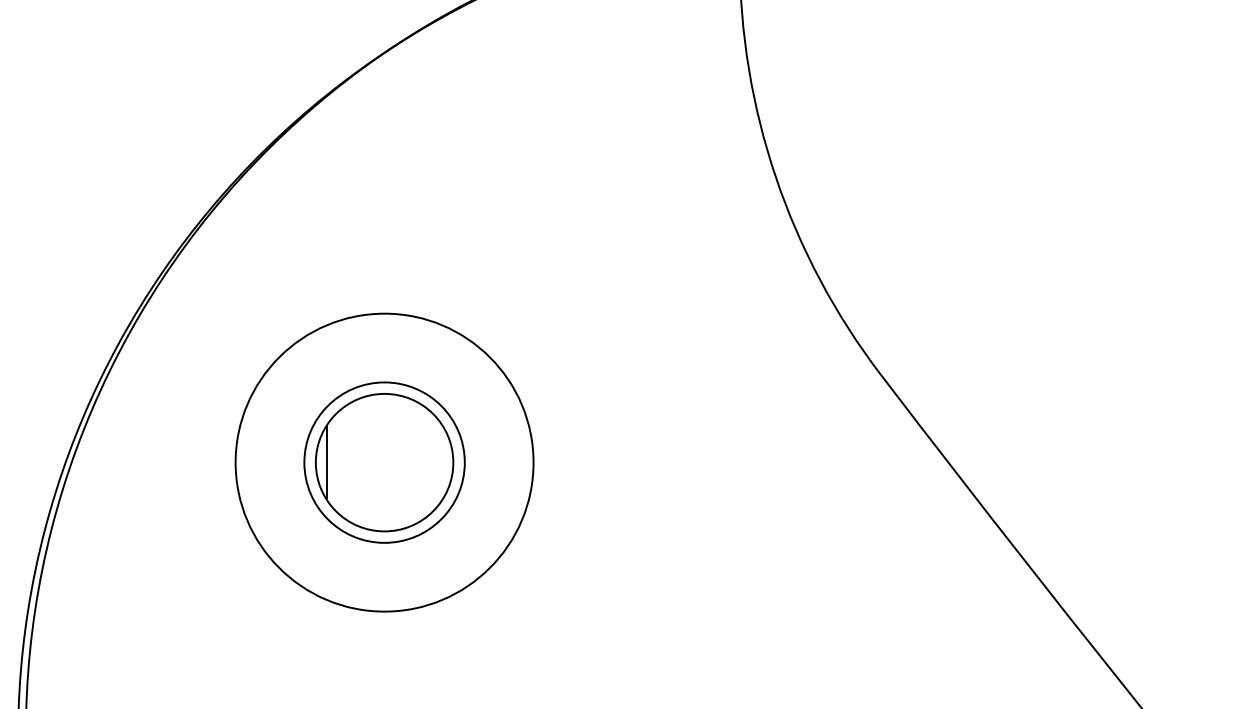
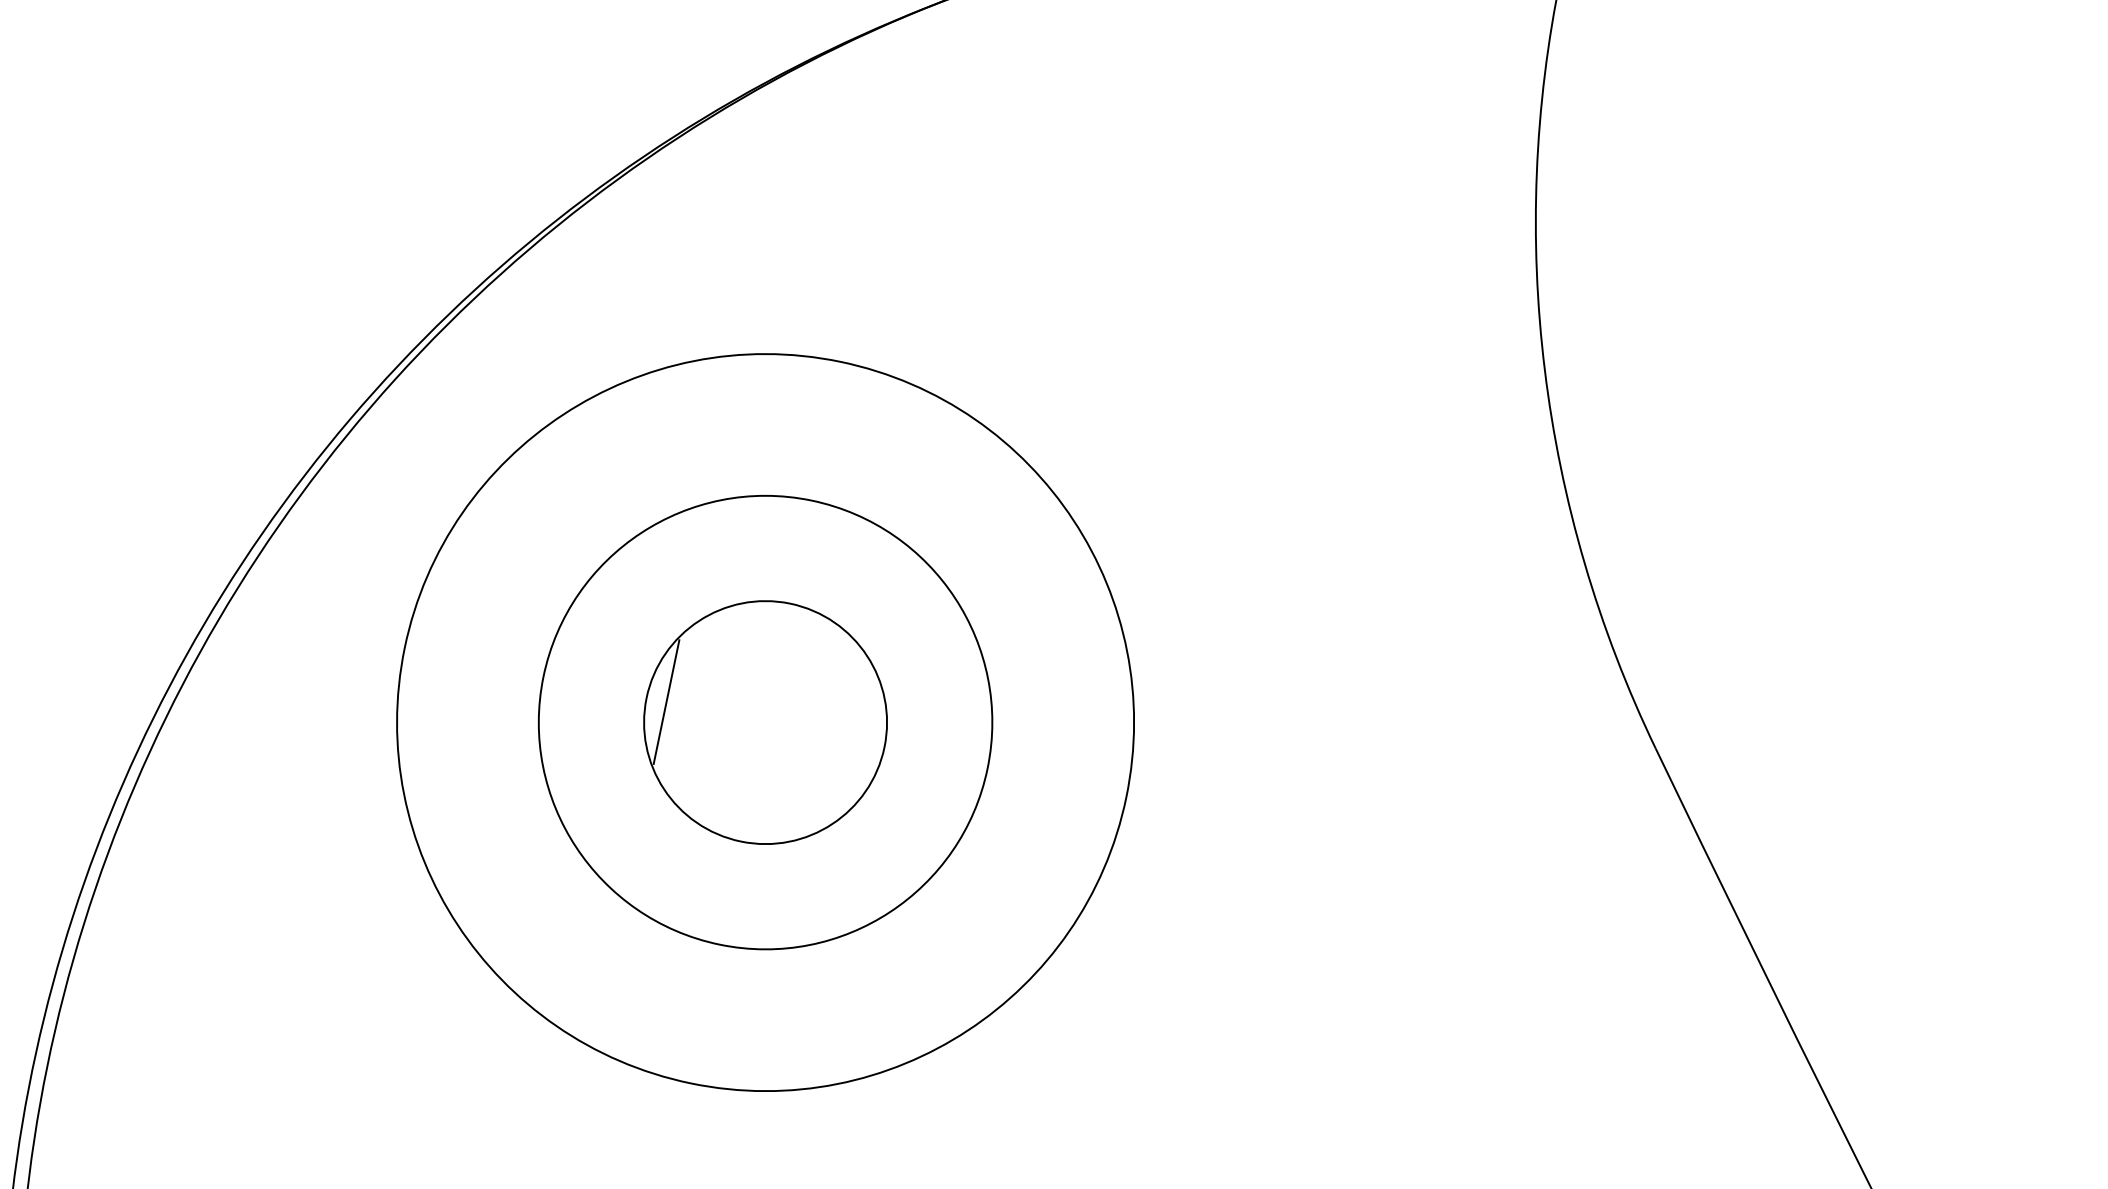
circle: (384, 462) -> (765, 722), size x1.4
circle: (384, 462) -> (765, 722), size x1.6

